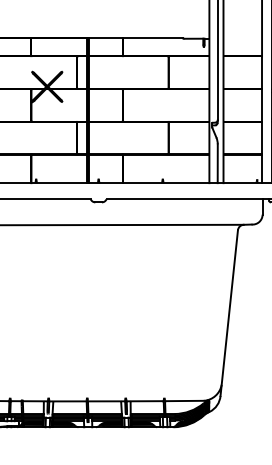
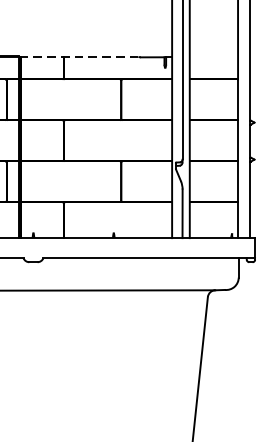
line: (135, 38) -> (79, 57), solid -> dashed

